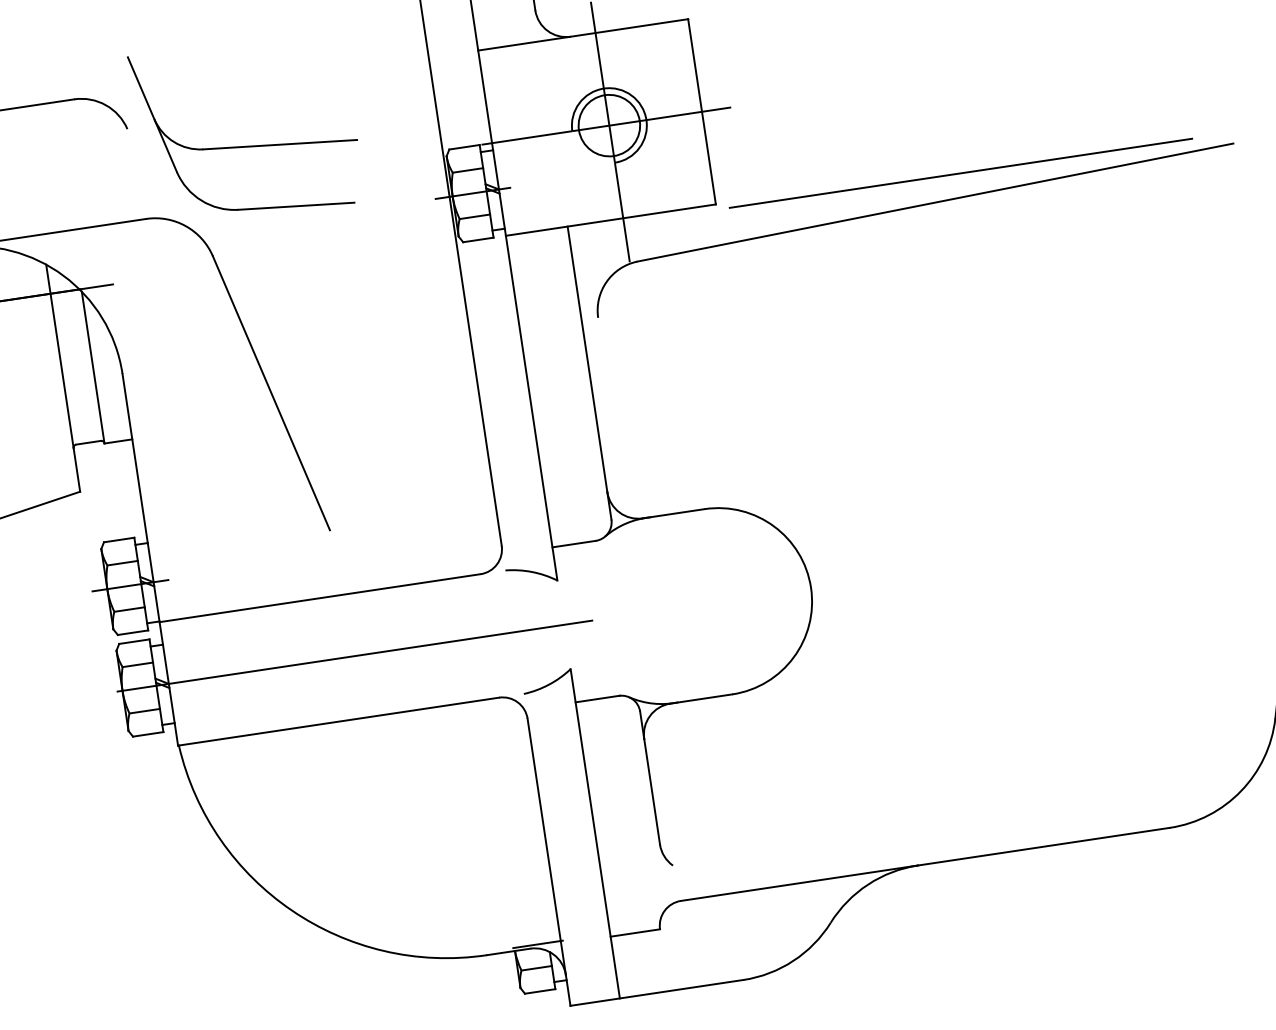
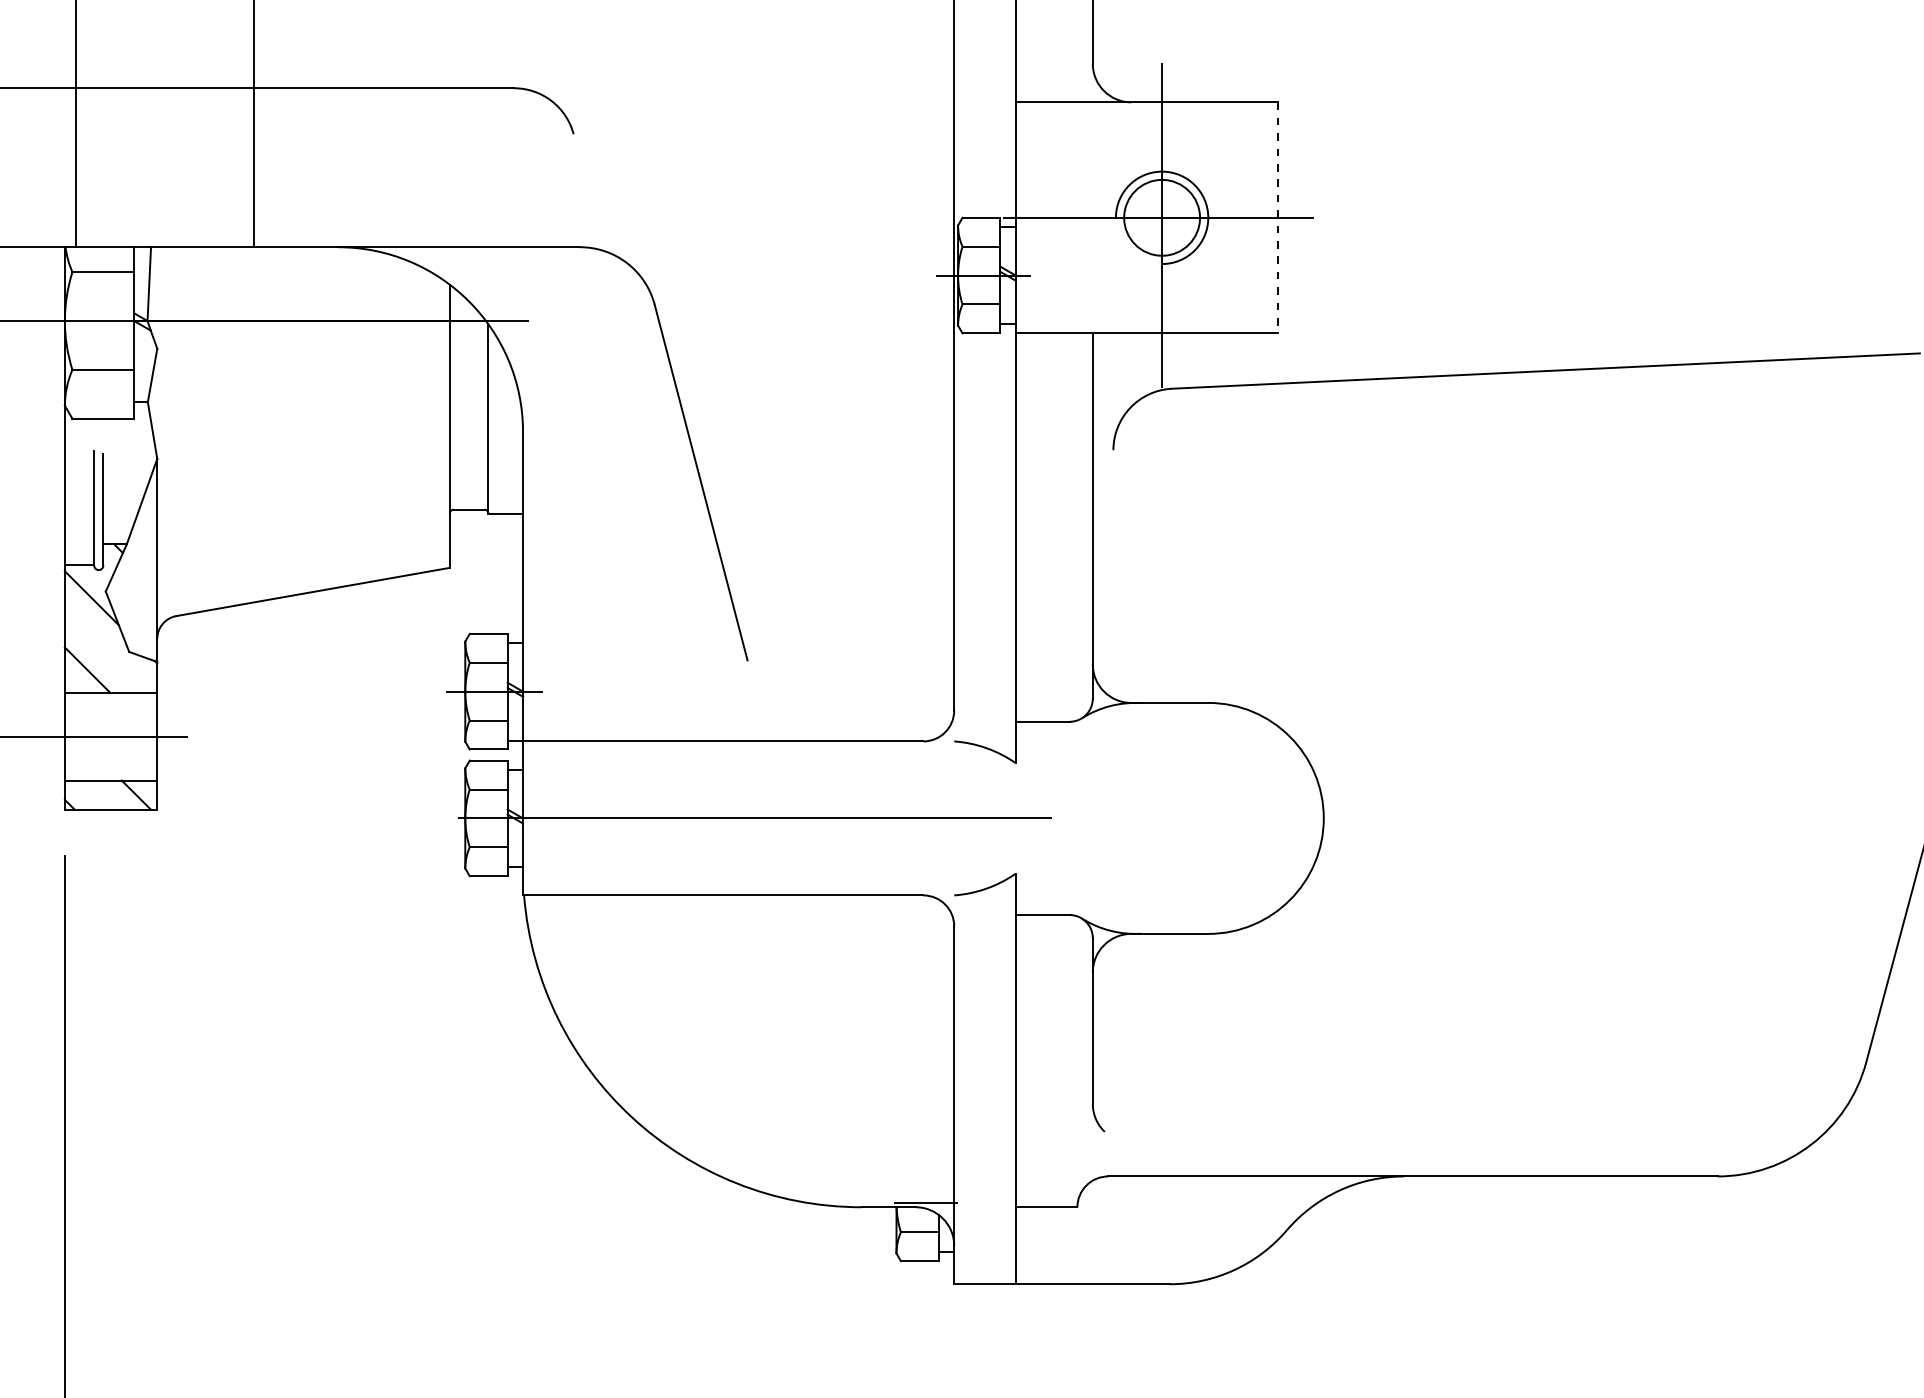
line: (702, 112) -> (1277, 218), solid -> dashed
part: (249, 145) -> (719, 176), removed
line: (961, 173) -> (1582, 340), removed

